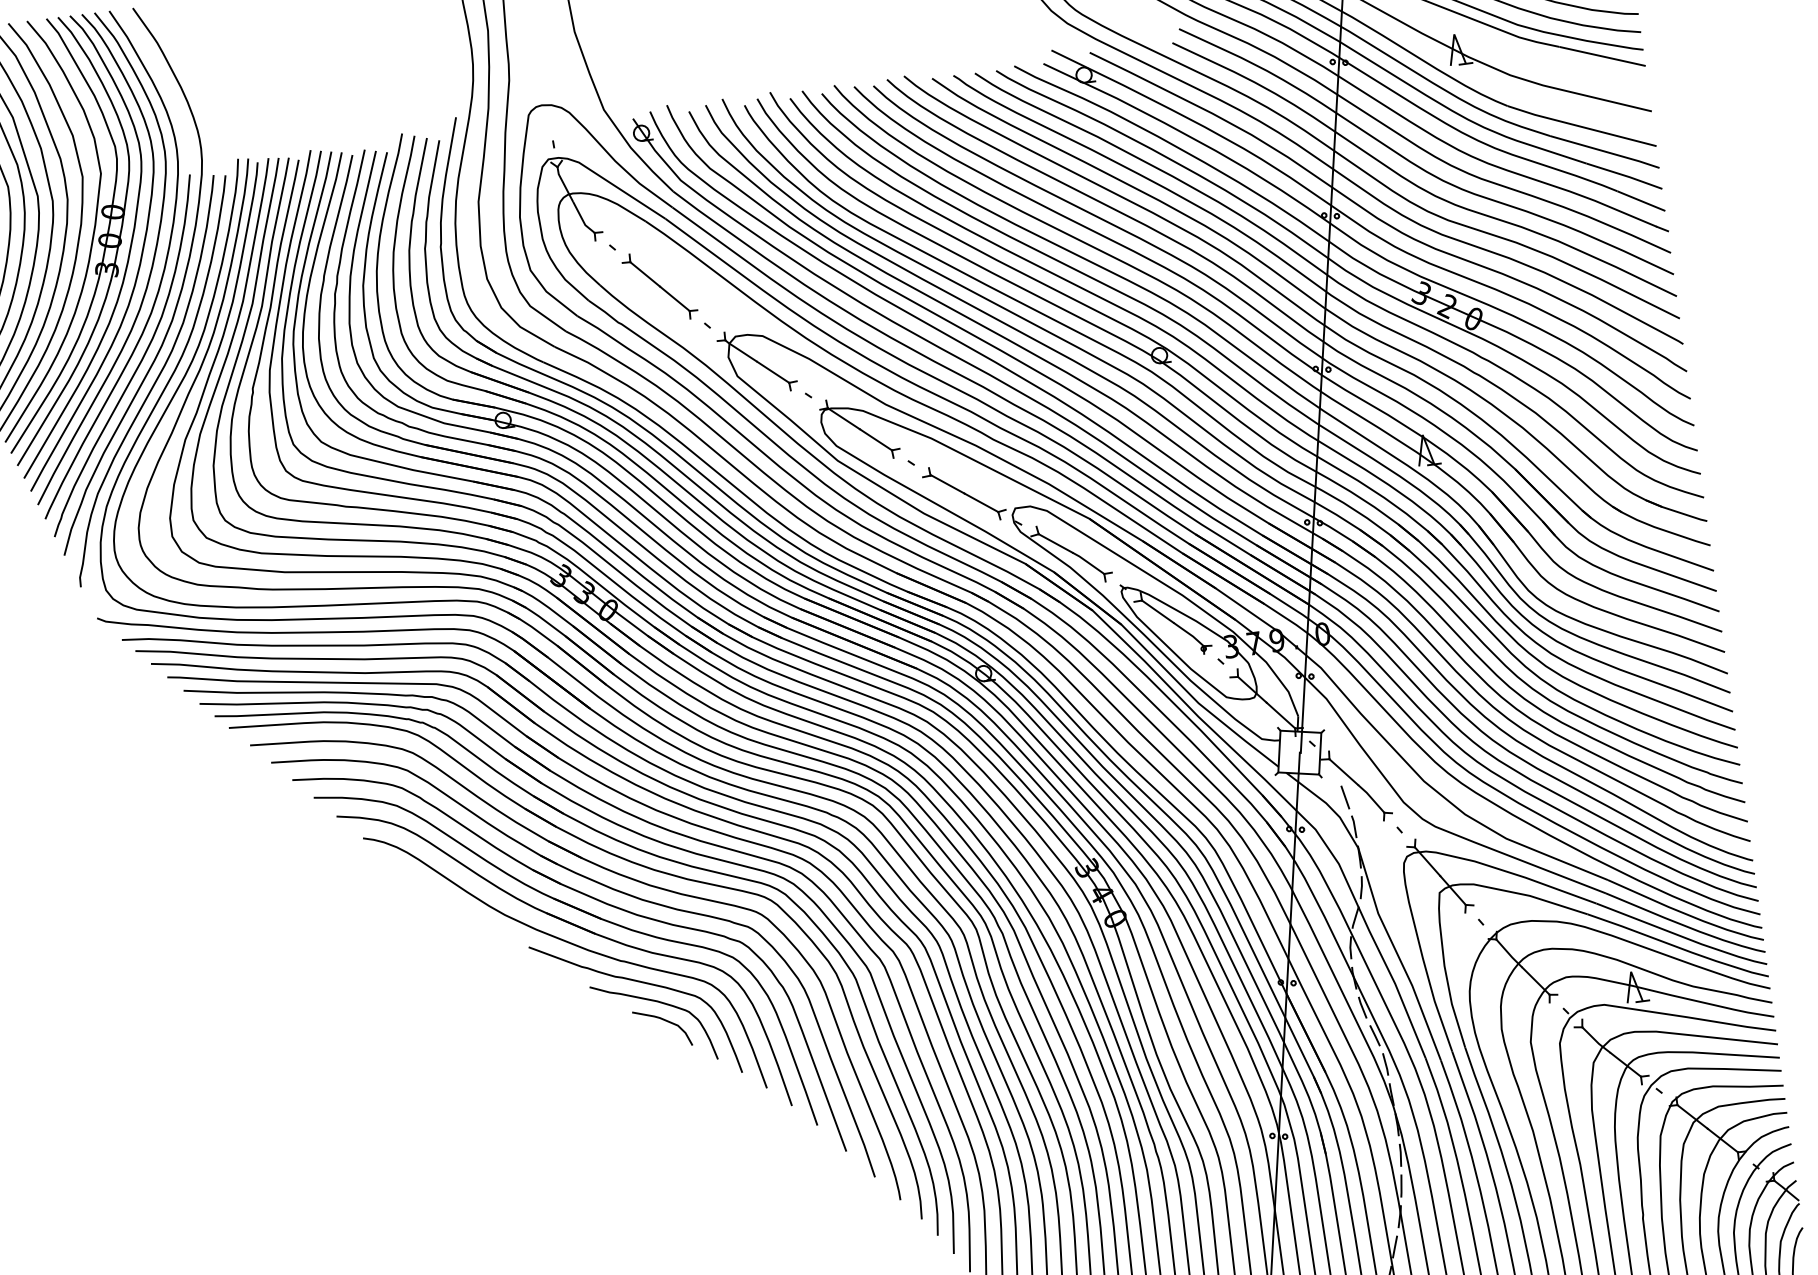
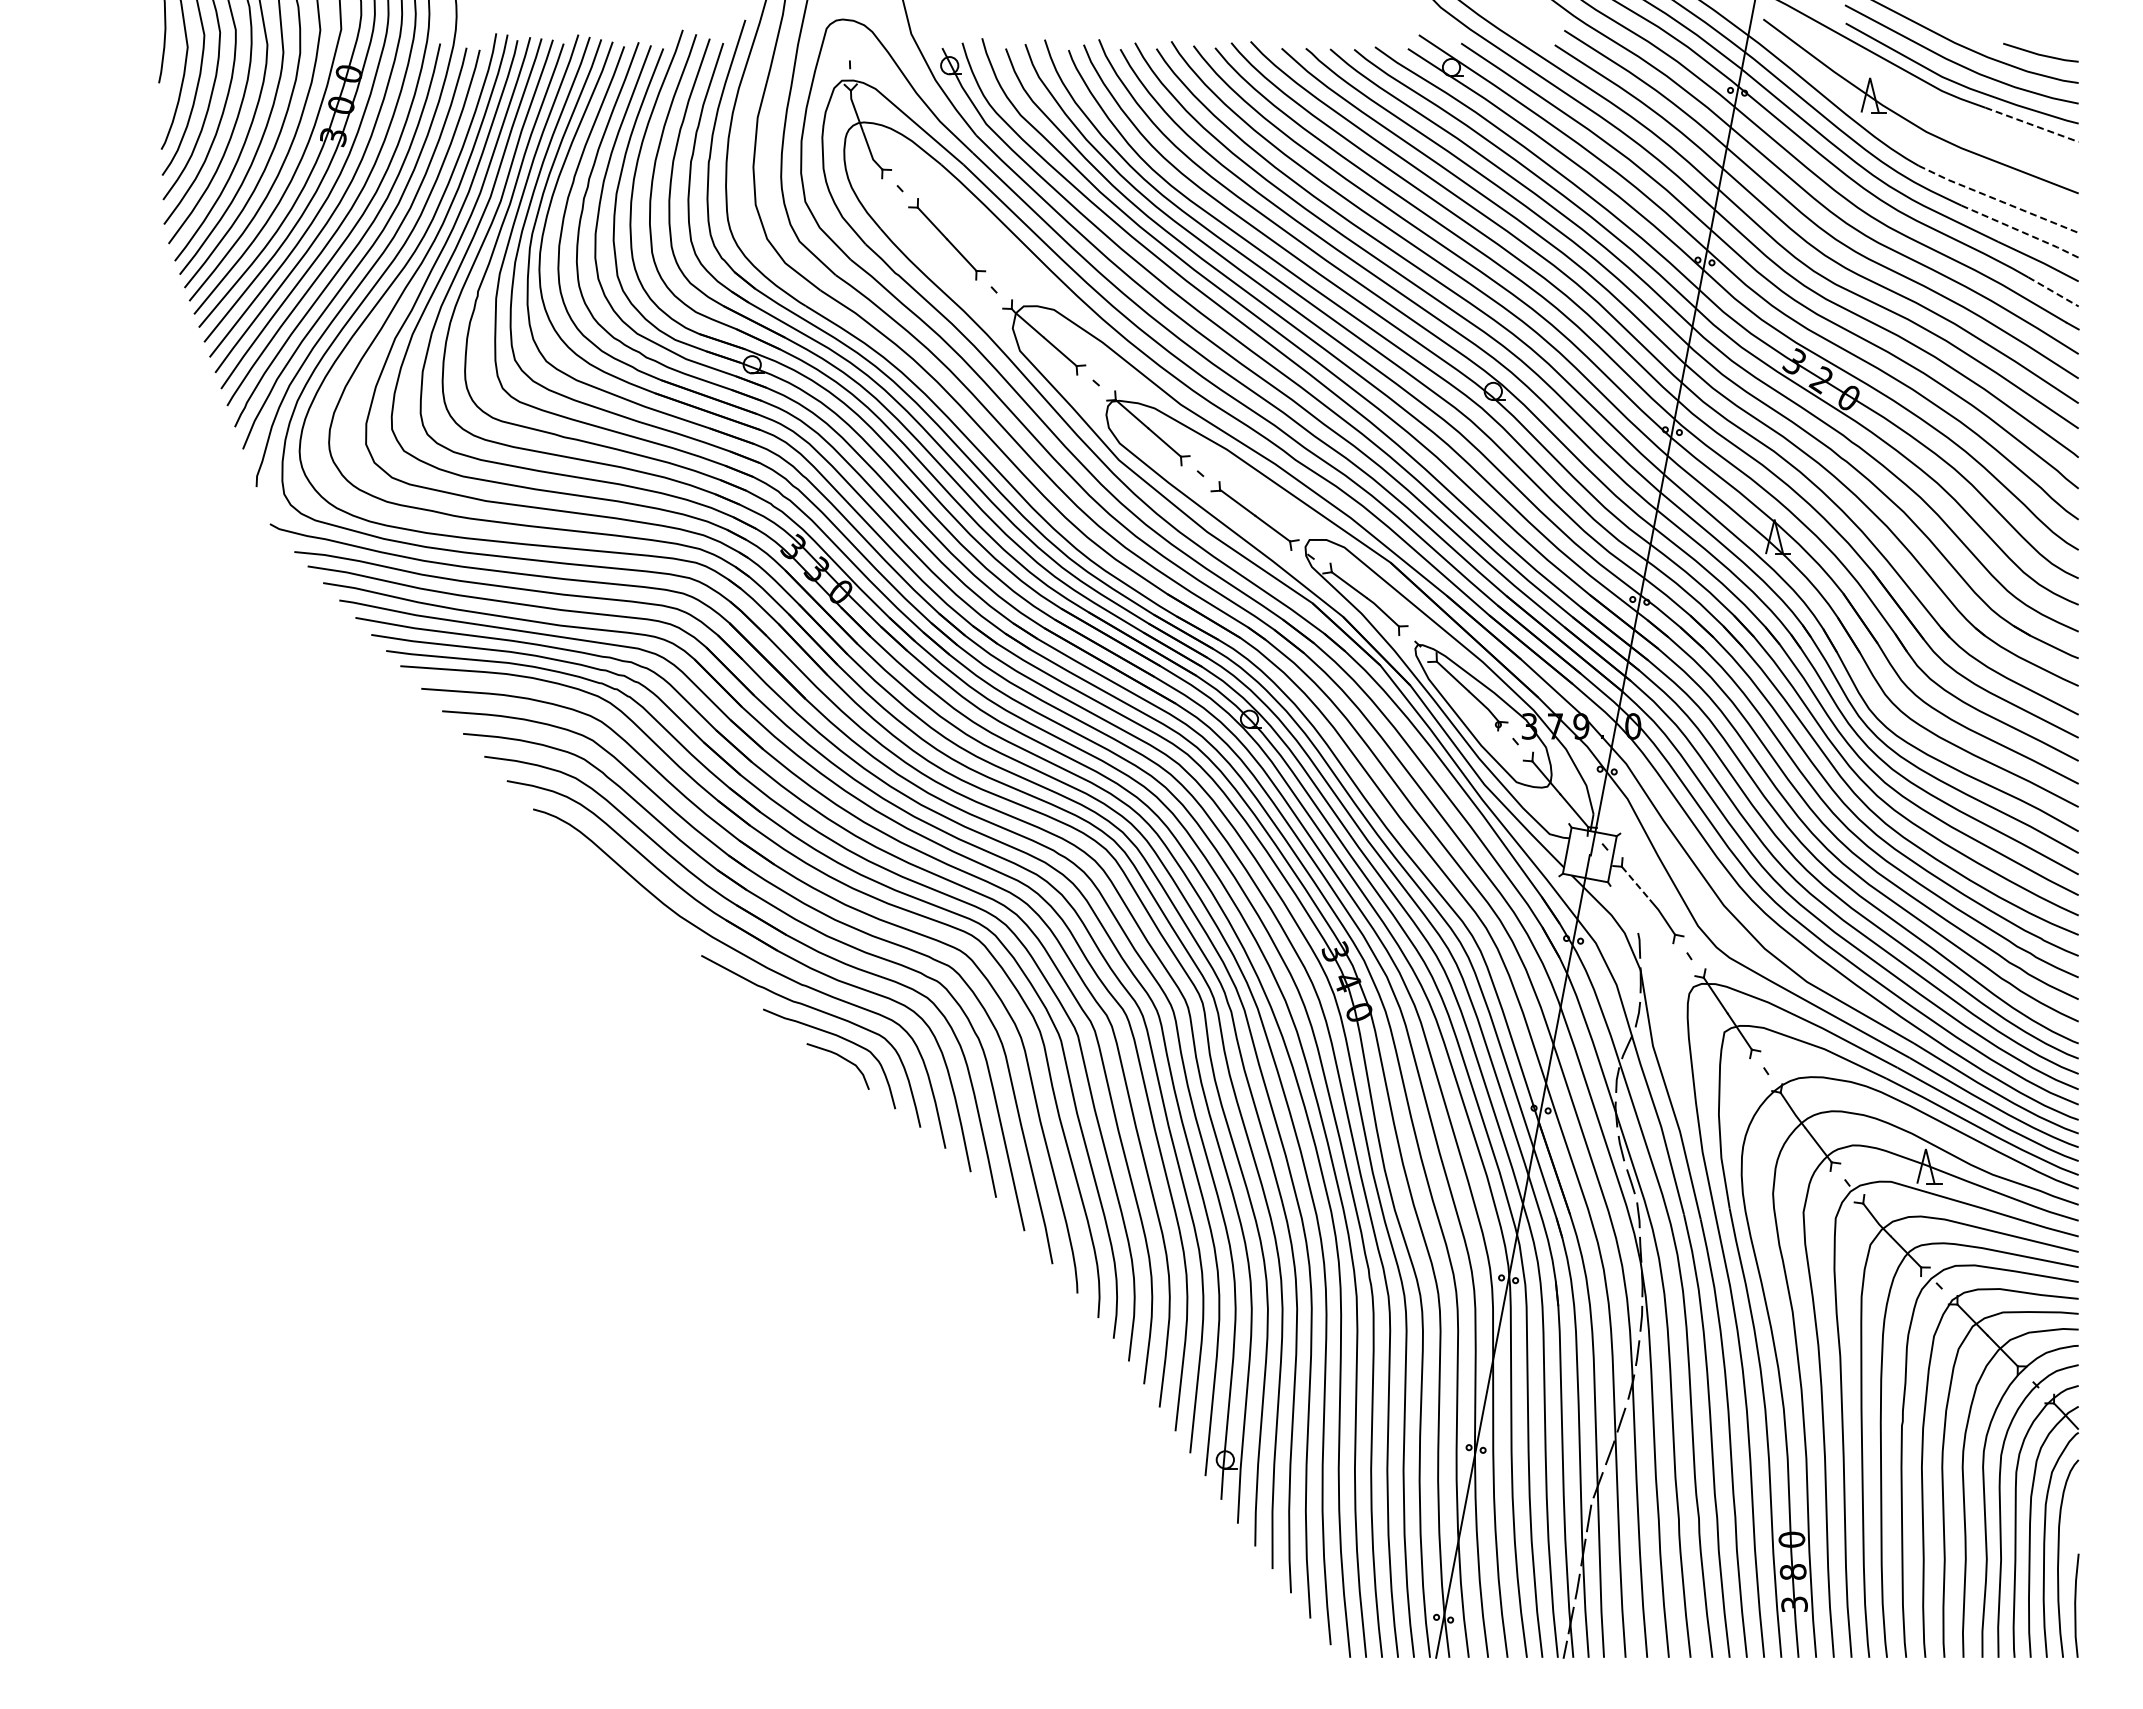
line: (1602, 56) -> (2032, 124), solid -> dashed
line: (1581, 127) -> (1997, 200), solid -> dashed
line: (1605, 151) -> (2020, 231), solid -> dashed
line: (1641, 201) -> (2053, 292), solid -> dashed
line: (1343, 772) -> (1635, 883), solid -> dashed
line: (1345, 797) -> (1633, 911), removed

